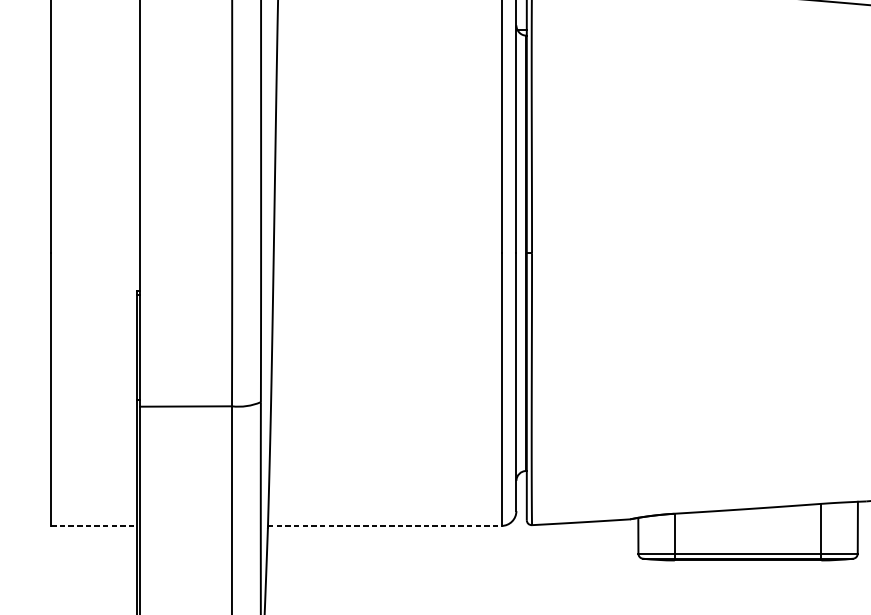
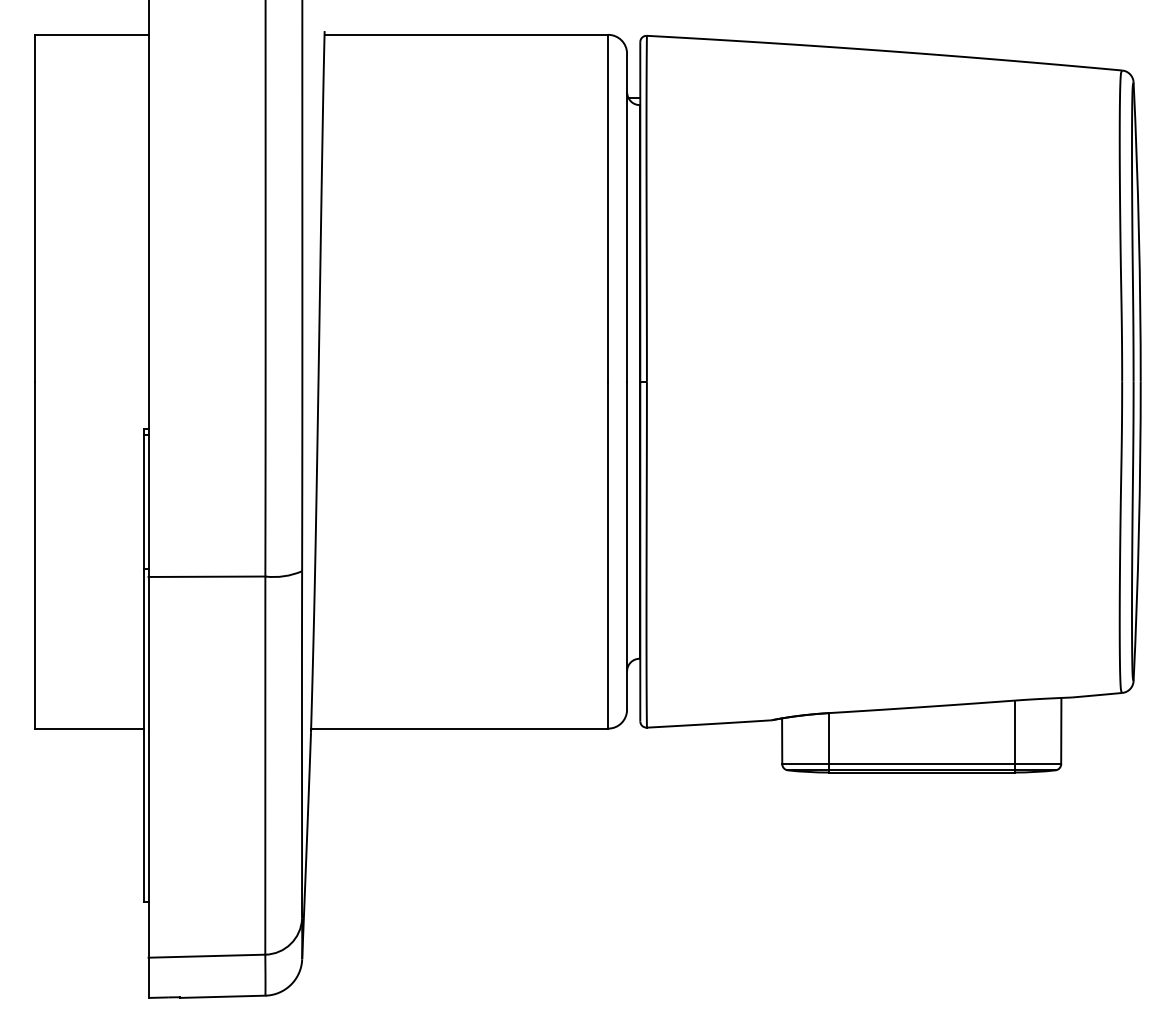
line: (94, 525) -> (90, 728), dashed -> solid
line: (384, 525) -> (459, 728), dashed -> solid

